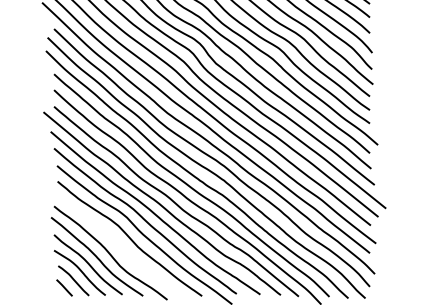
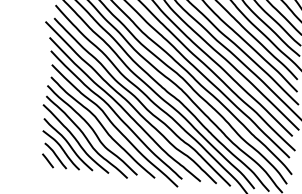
curve: (116, 243) -> (92, 130), added

